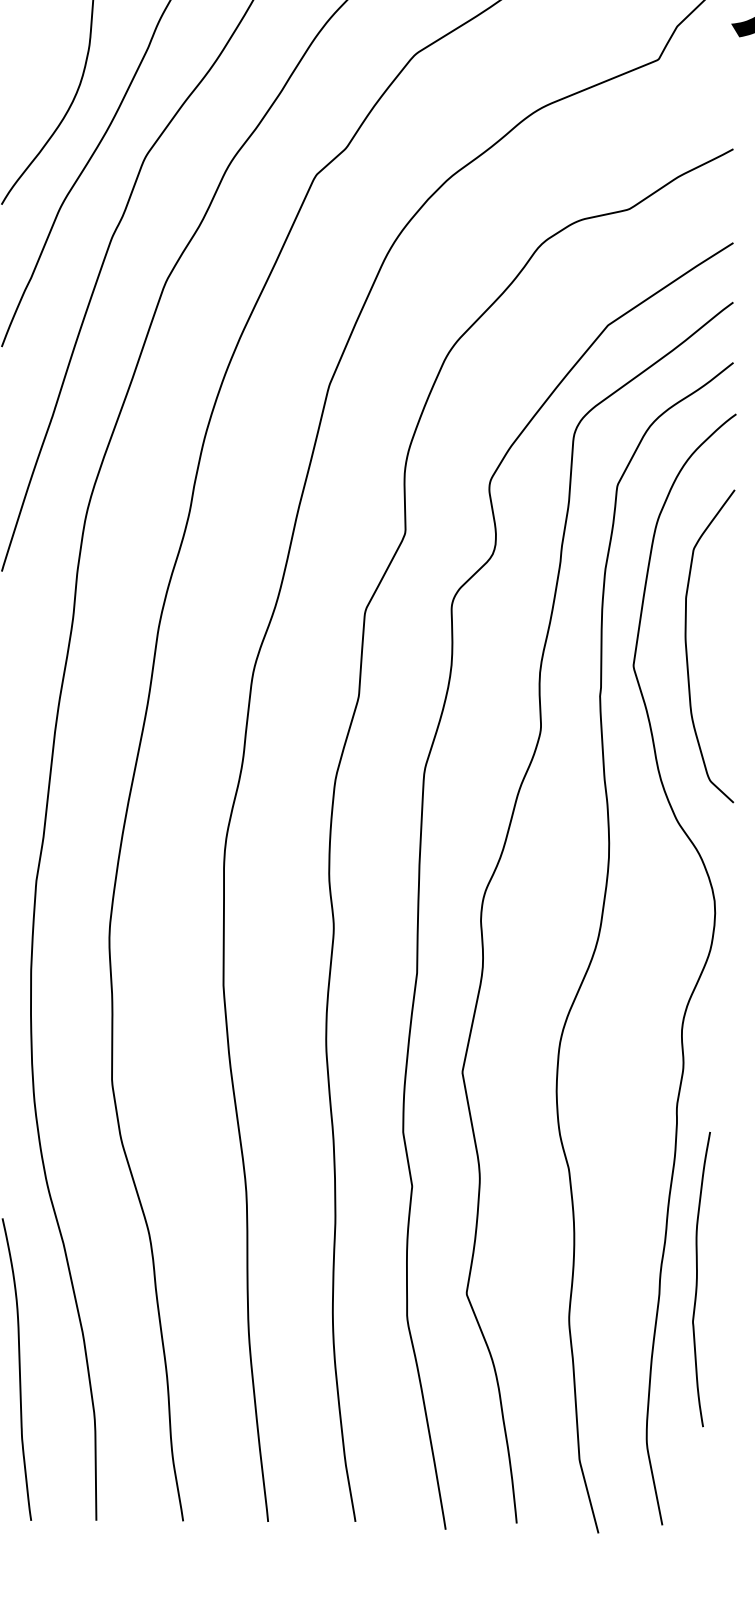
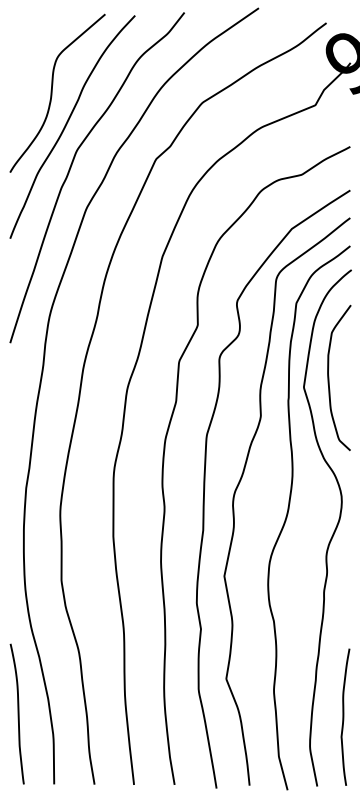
curve: (699, 1277) -> (344, 716), moved

